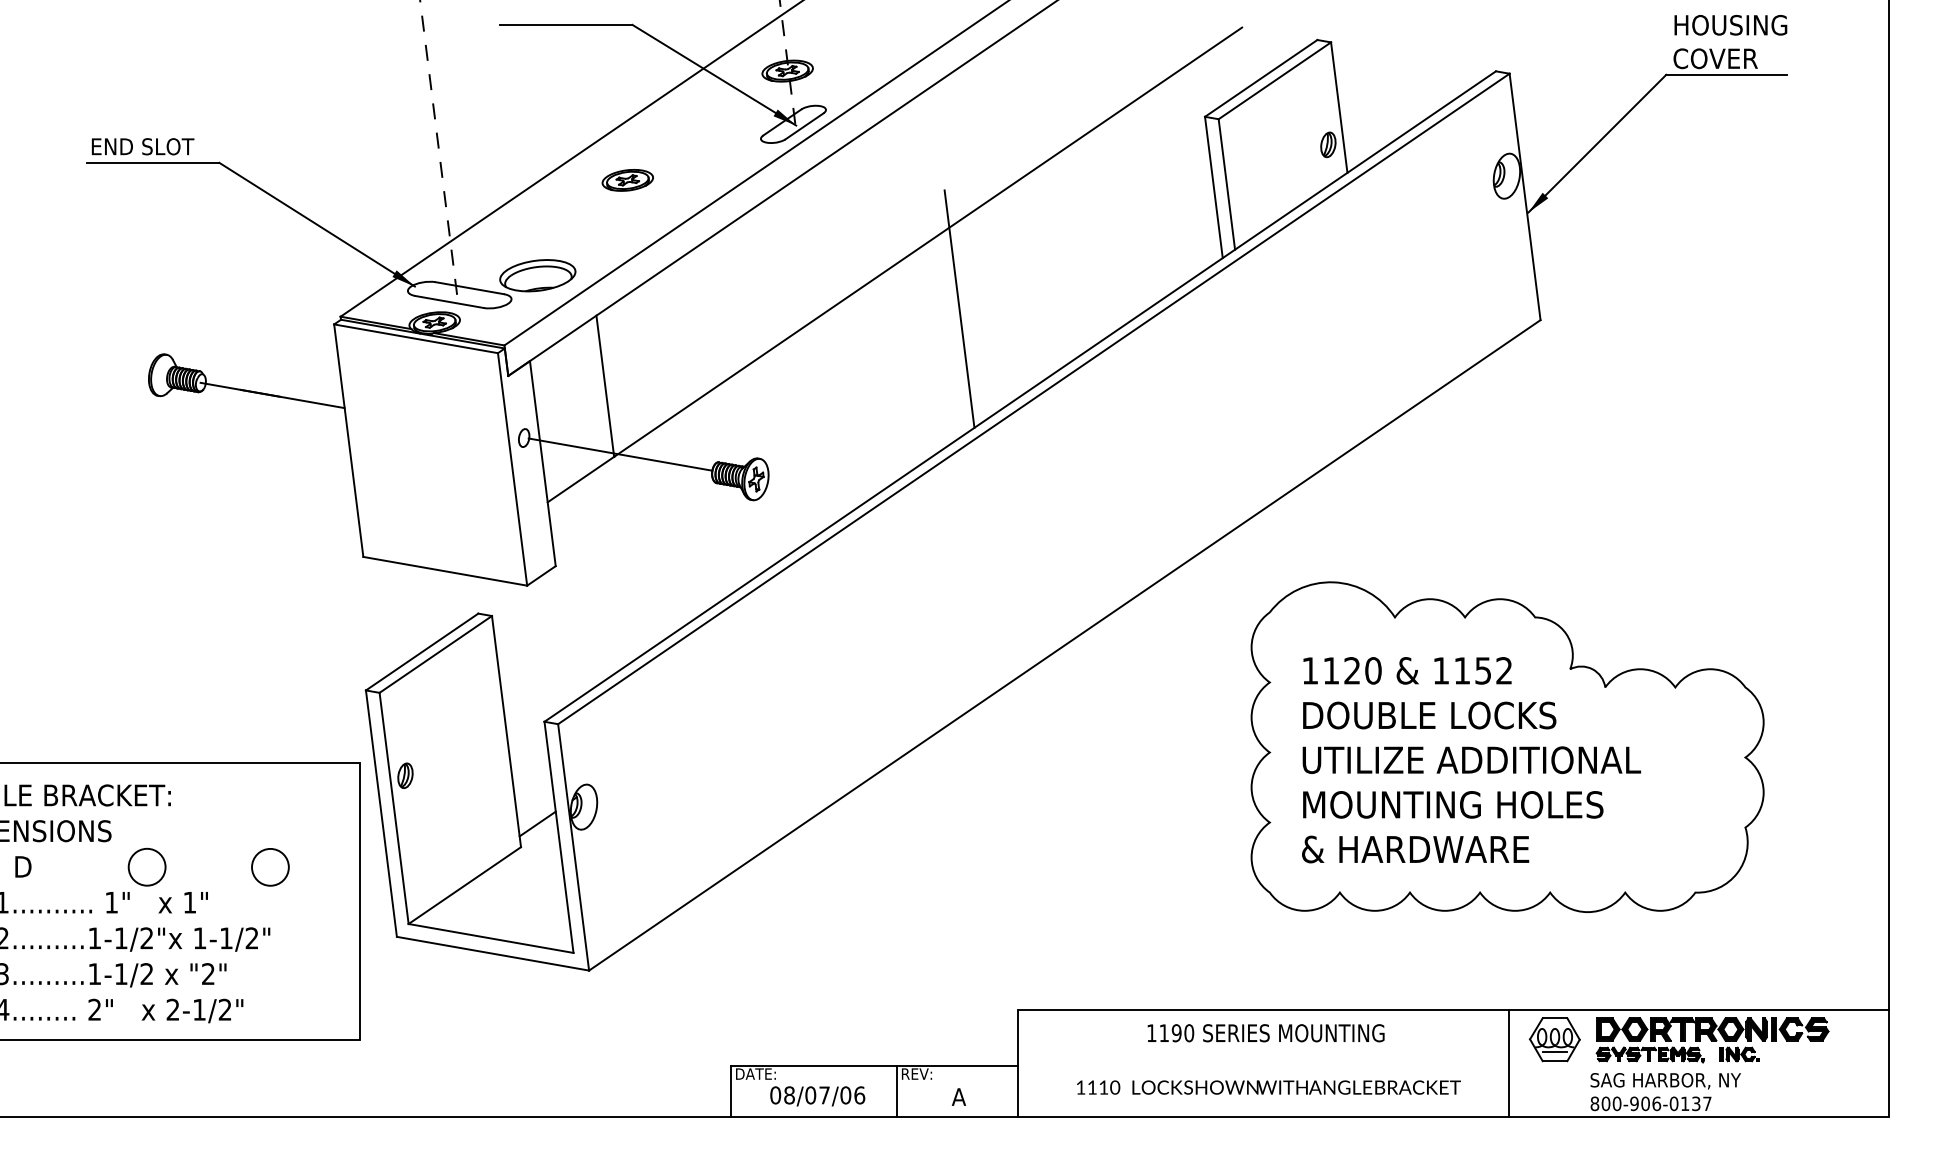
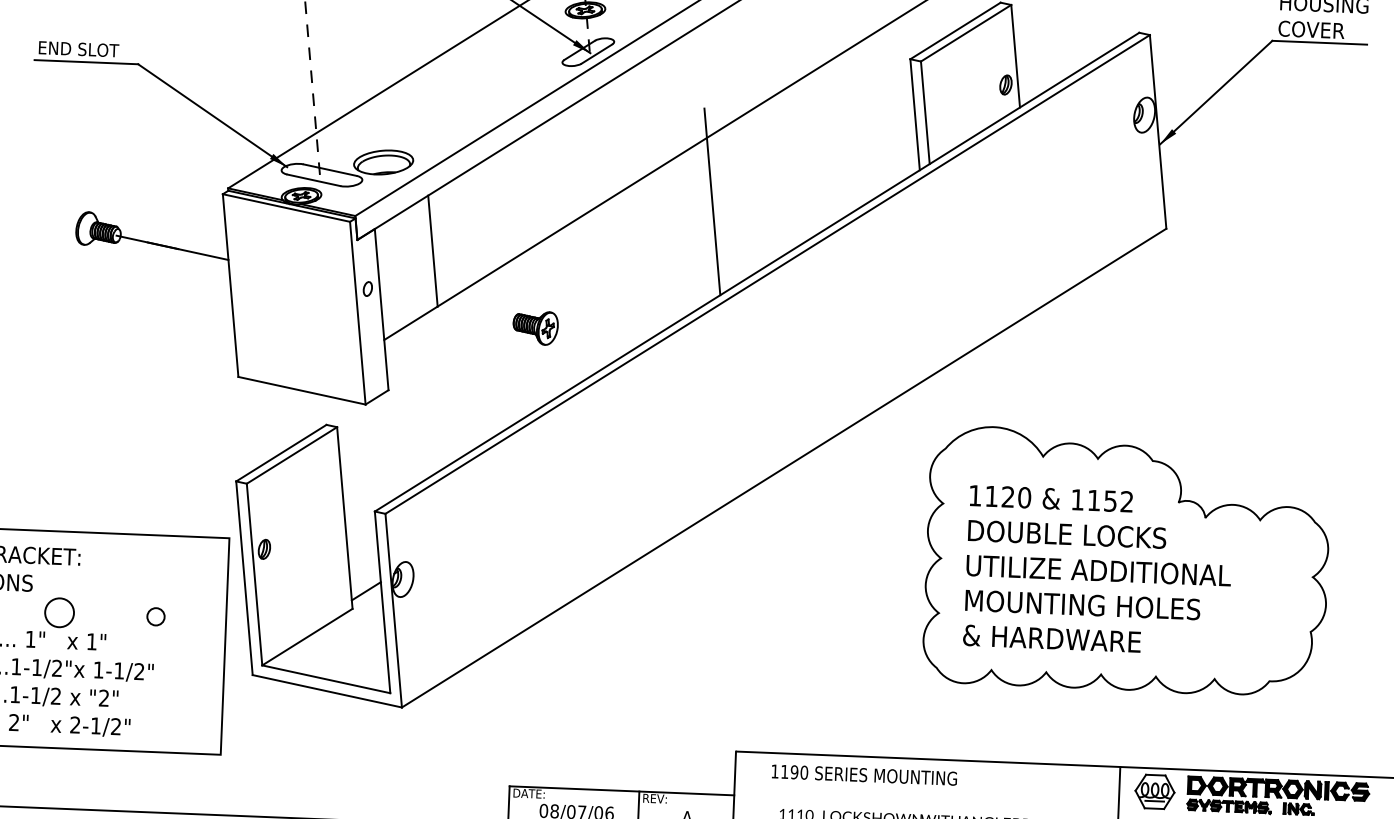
part: (627, 180) -> (456, 90), removed
line: (620, 454) -> (442, 304), removed
circle: (270, 867) -> (156, 616), size x0.6
text: (1265, 1033) -> (863, 775), moved

